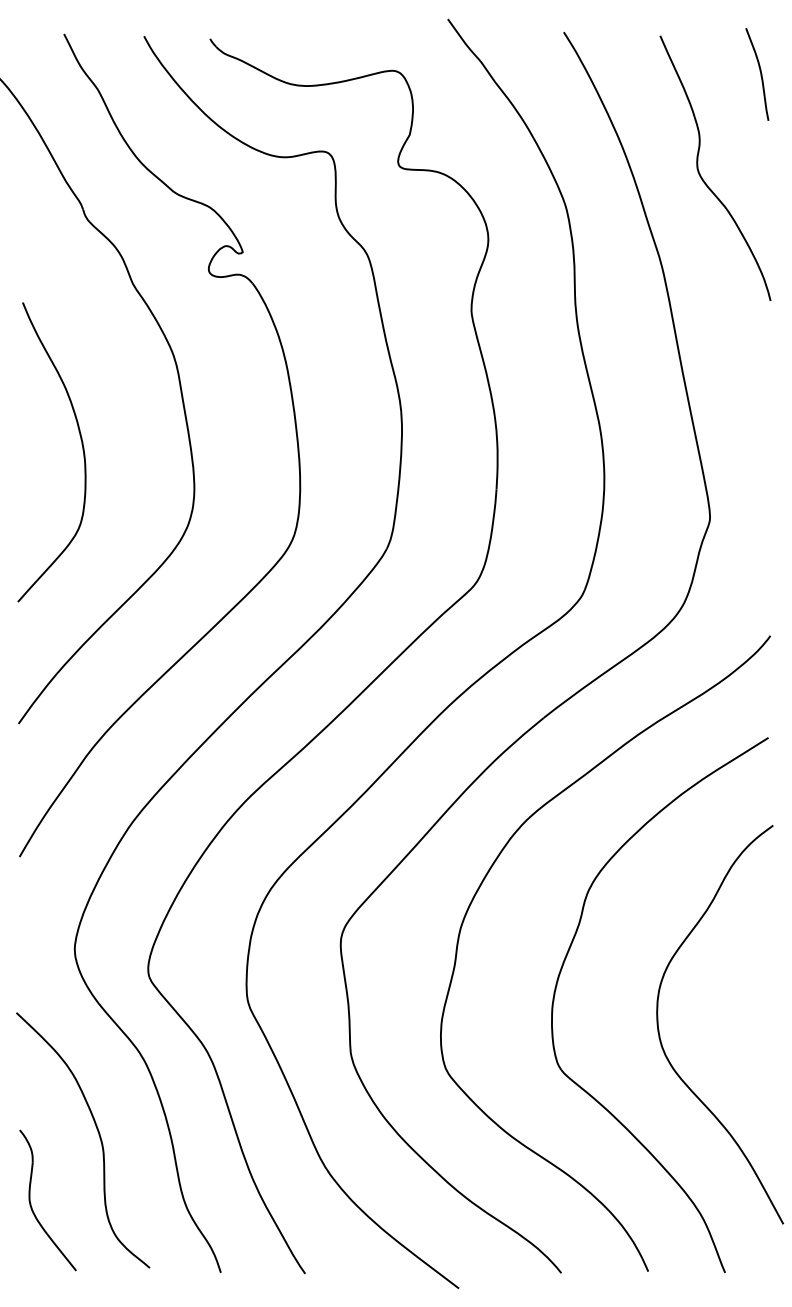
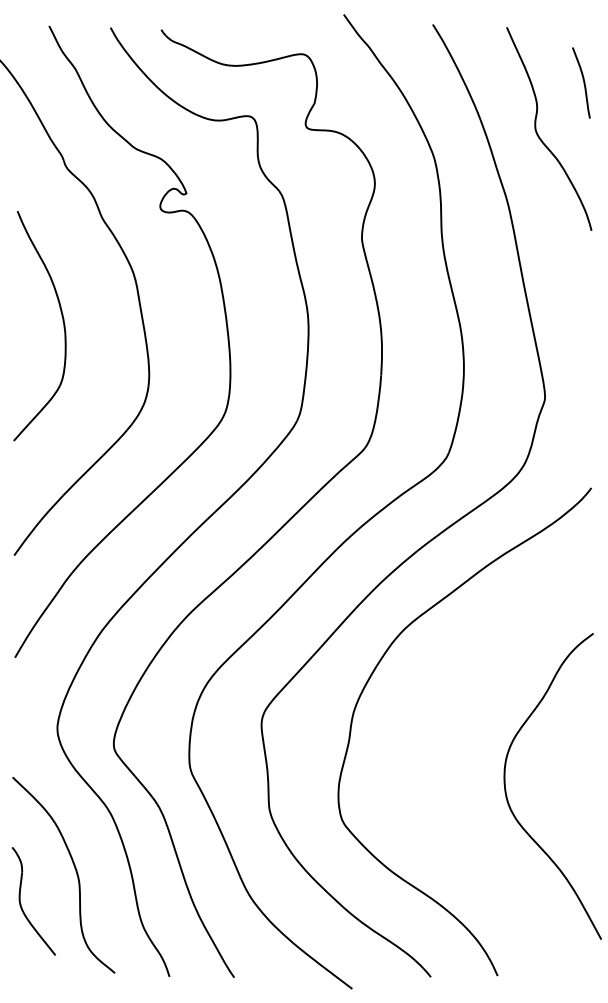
curve: (760, 73) -> (583, 82), moved
curve: (81, 446) -> (62, 321), moved
part: (562, 971) -> (431, 745), removed
part: (31, 1203) -> (21, 903), moved

